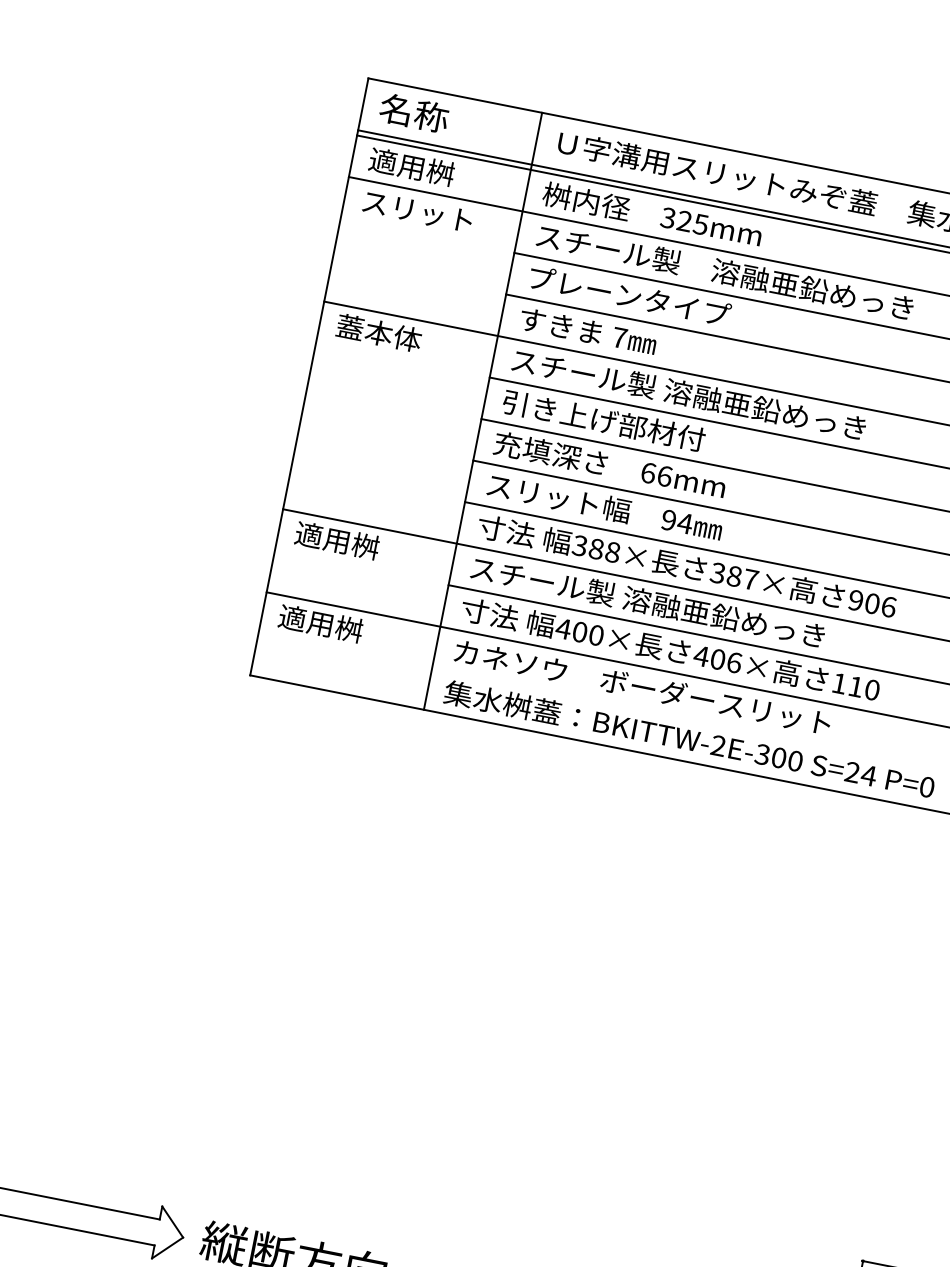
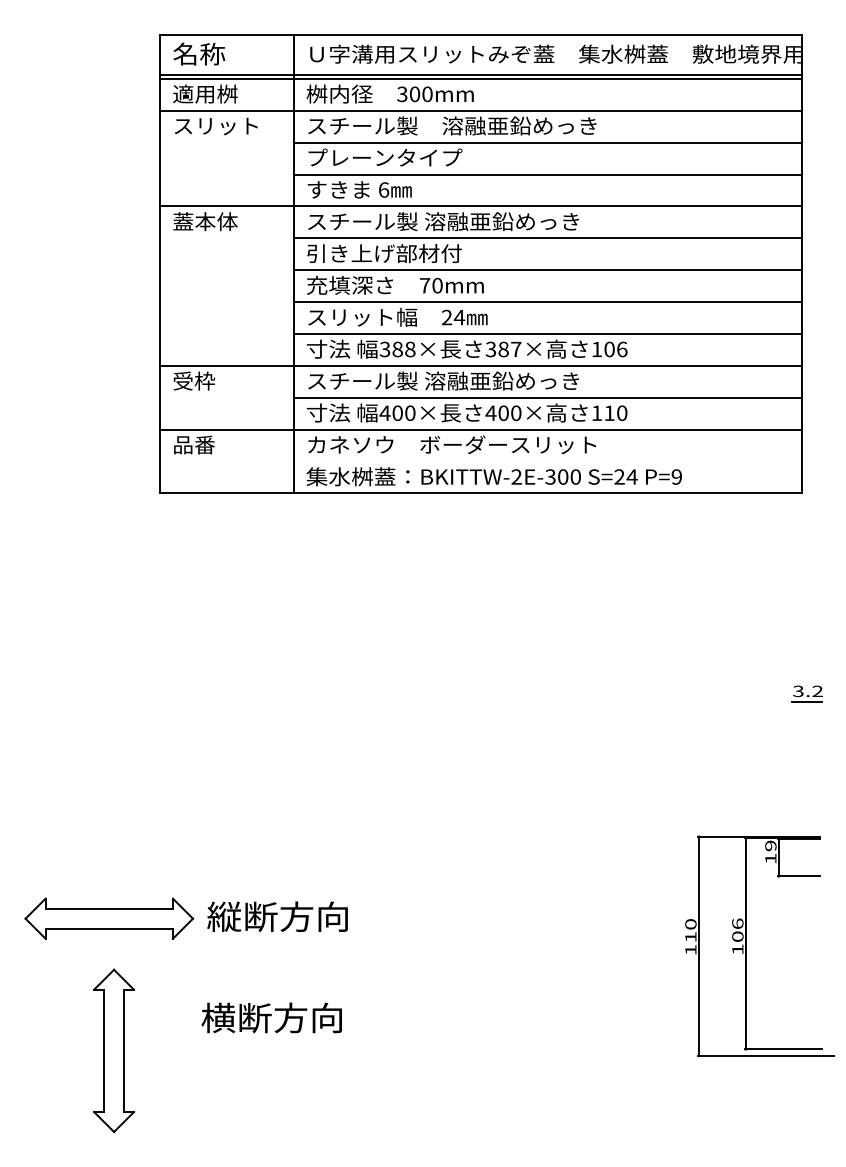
text: (691, 222) -> (420, 94), 325mm -> 300mm
text: (620, 337) -> (384, 189), 7 -> 6
text: (656, 474) -> (431, 285), 66mm -> 70mm
text: (668, 520) -> (446, 317), 94 -> 24
text: (336, 539) -> (204, 380), 適用桝 -> 受枠
text: (855, 600) -> (596, 349), 906 -> 106
text: (320, 623) -> (204, 444), 適用桝 -> 品番
text: (734, 661) -> (516, 412), 406× -> 400×
text: (926, 786) -> (676, 476), P=0 -> P=9

